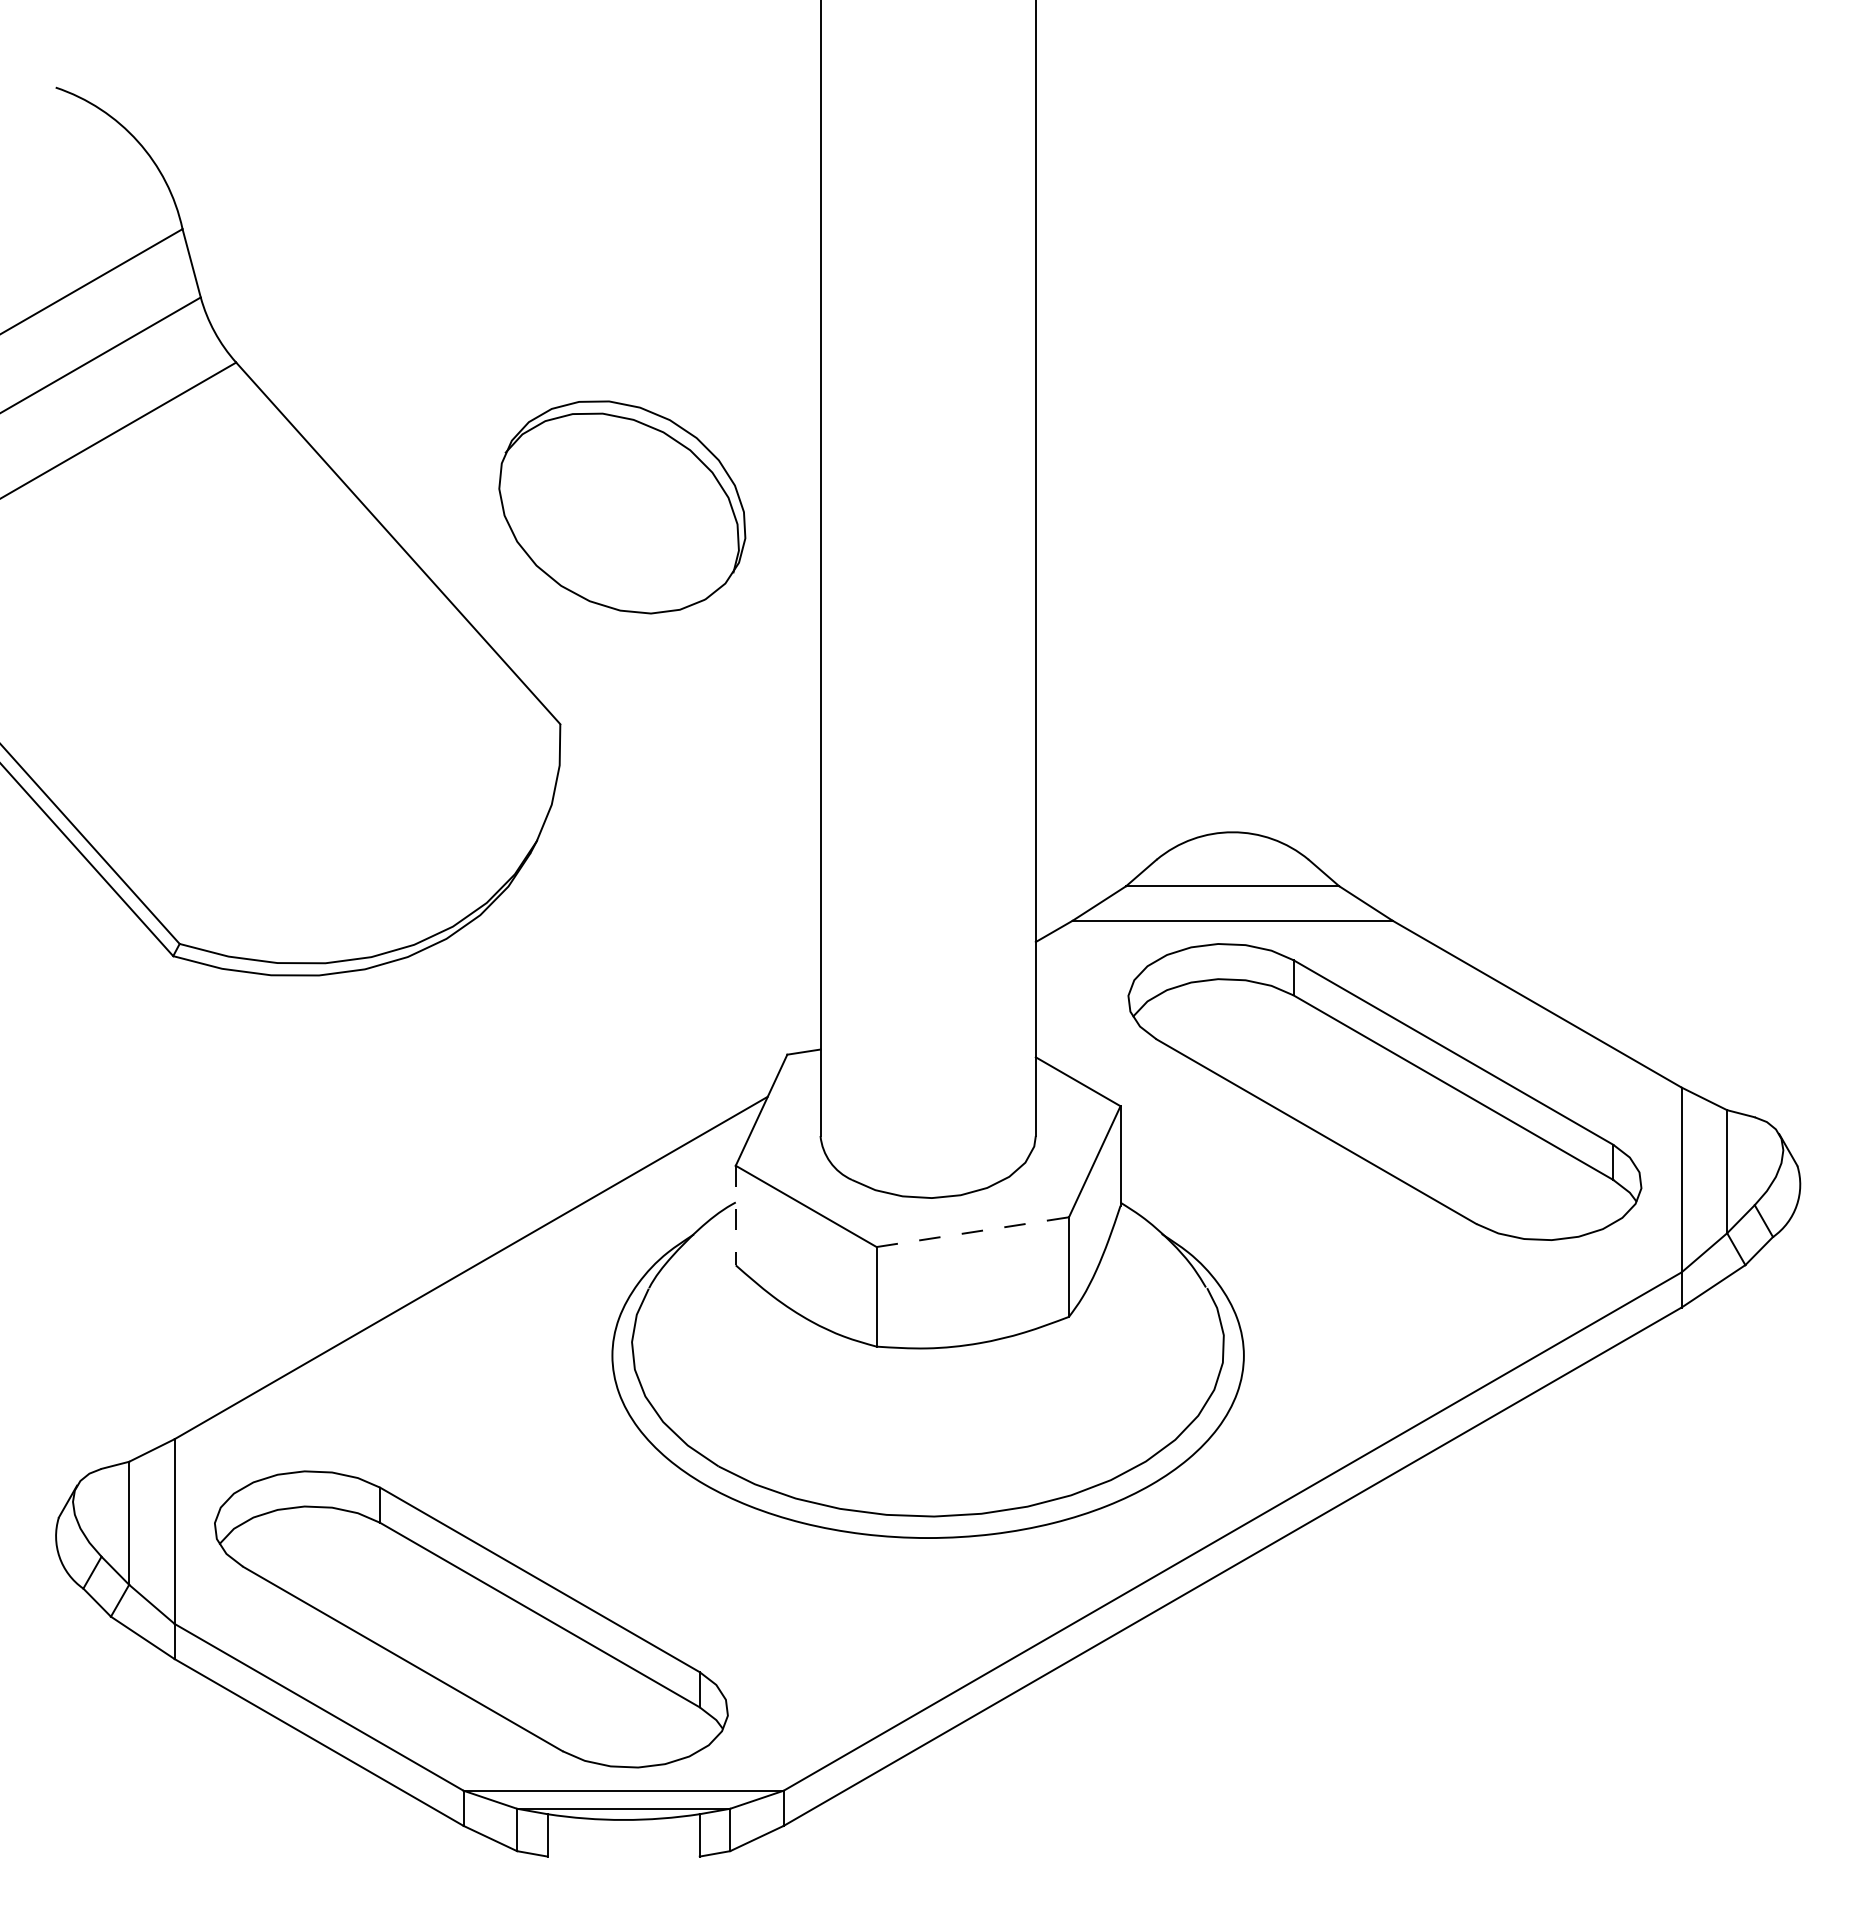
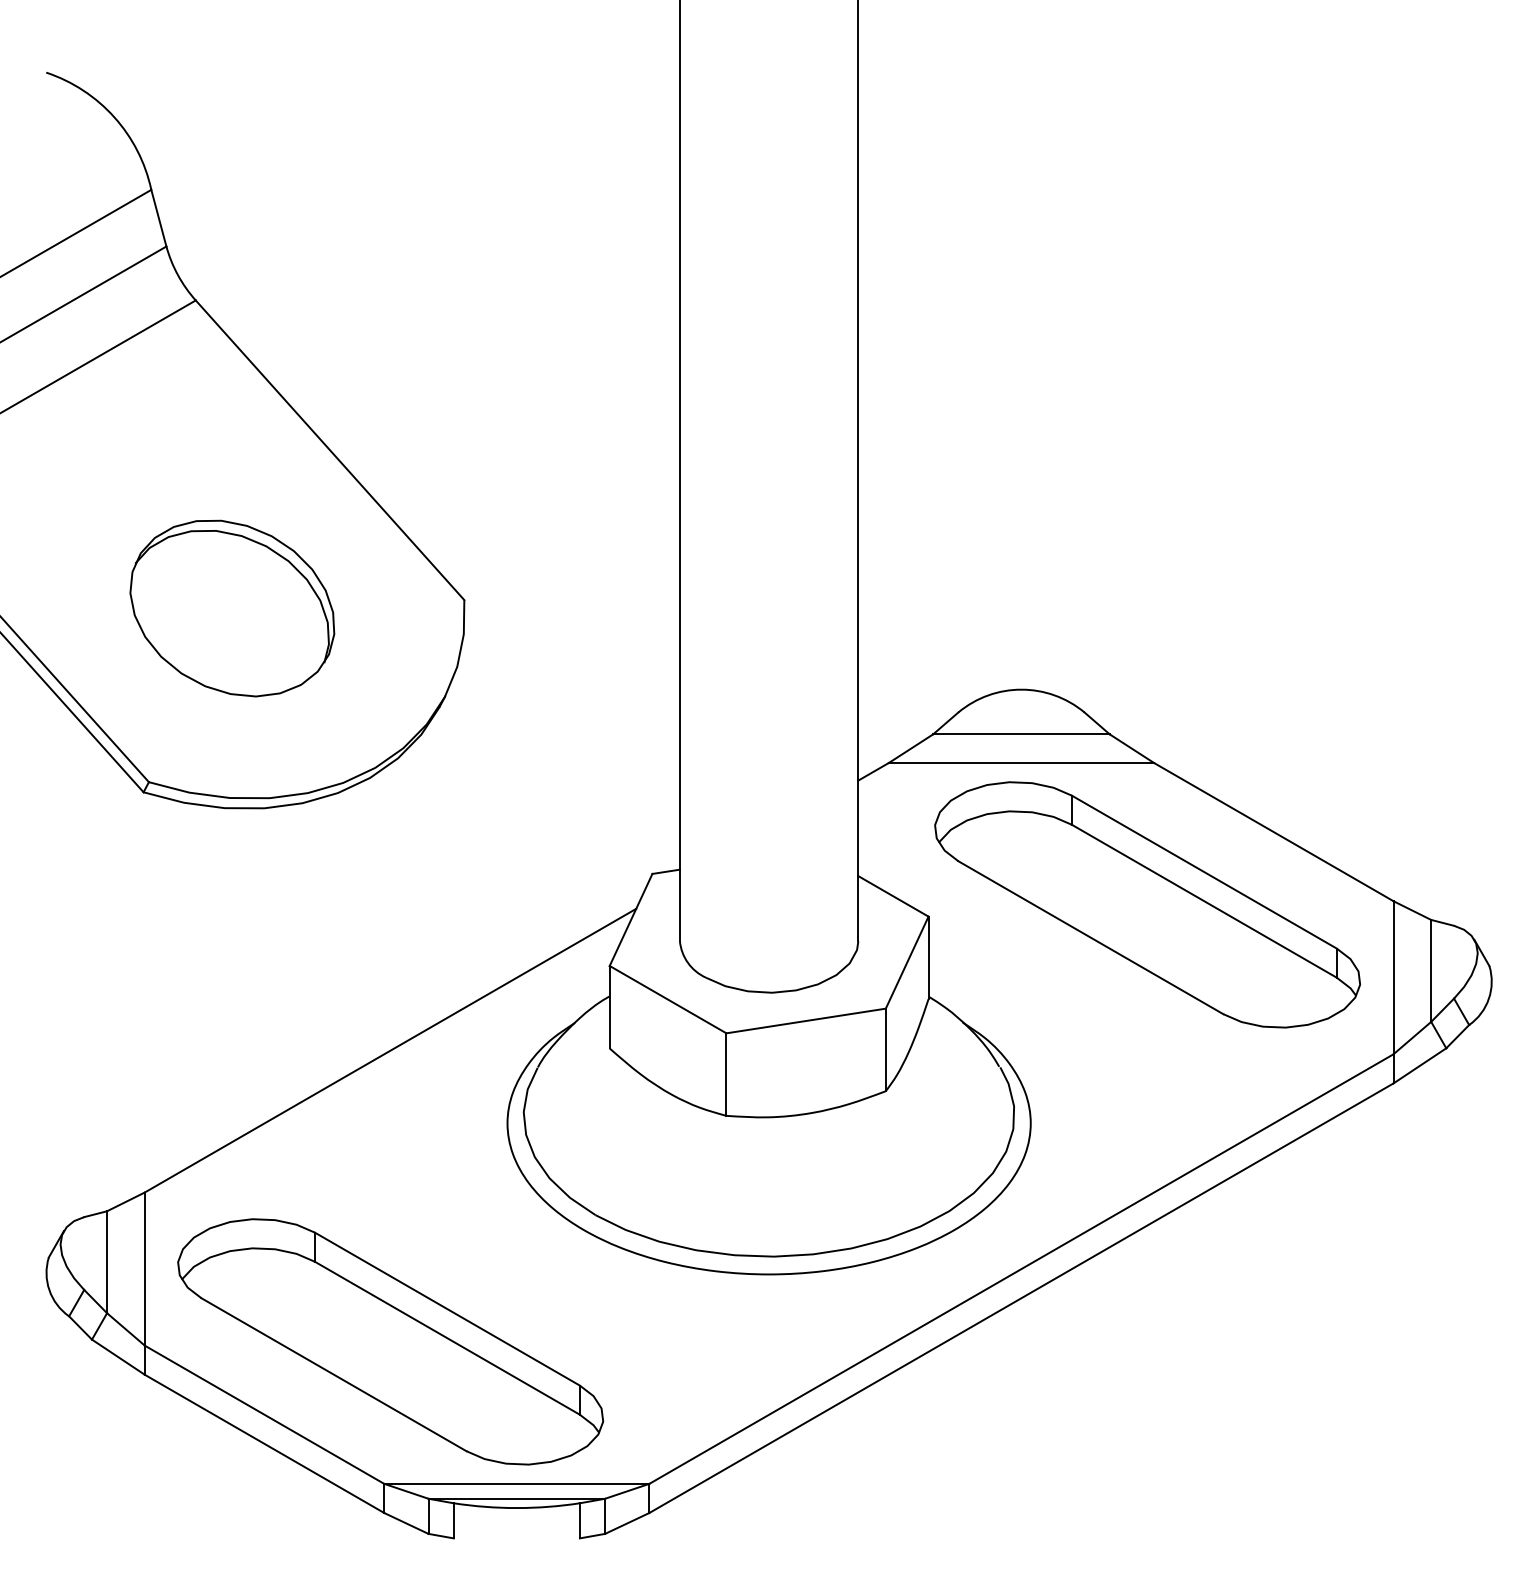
part: (622, 507) -> (232, 608), moved
line: (735, 1215) -> (609, 1007), dashed -> solid
line: (973, 1232) -> (806, 1021), dashed -> solid

